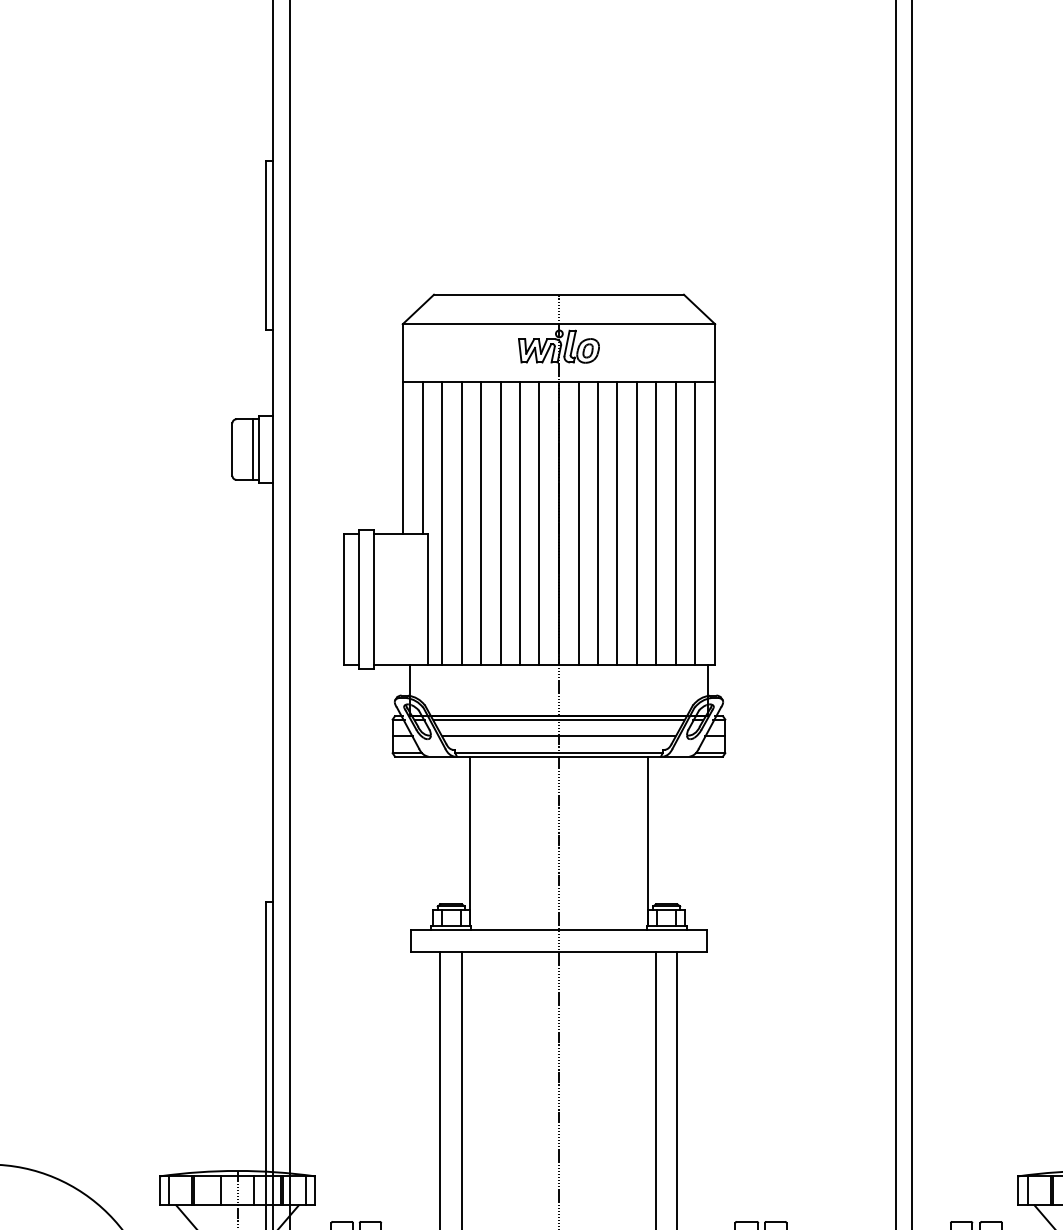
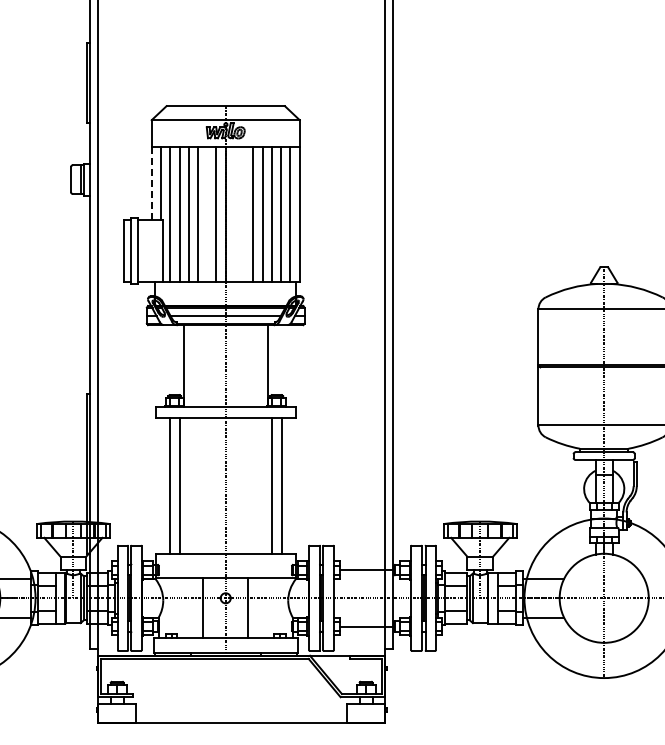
line: (402, 459) -> (151, 184), solid -> dashed
line: (520, 523) -> (207, 214), removed
line: (579, 523) -> (235, 214), removed
line: (598, 523) -> (244, 214), removed

